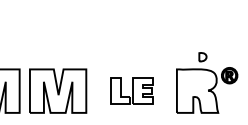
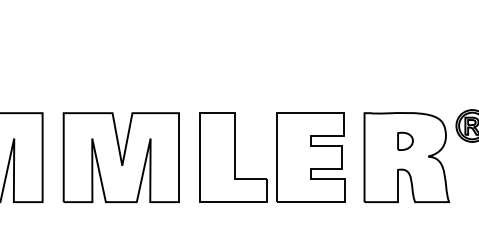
part: (202, 57) -> (404, 141), moved
part: (131, 90) -> (271, 156), size x1.67

